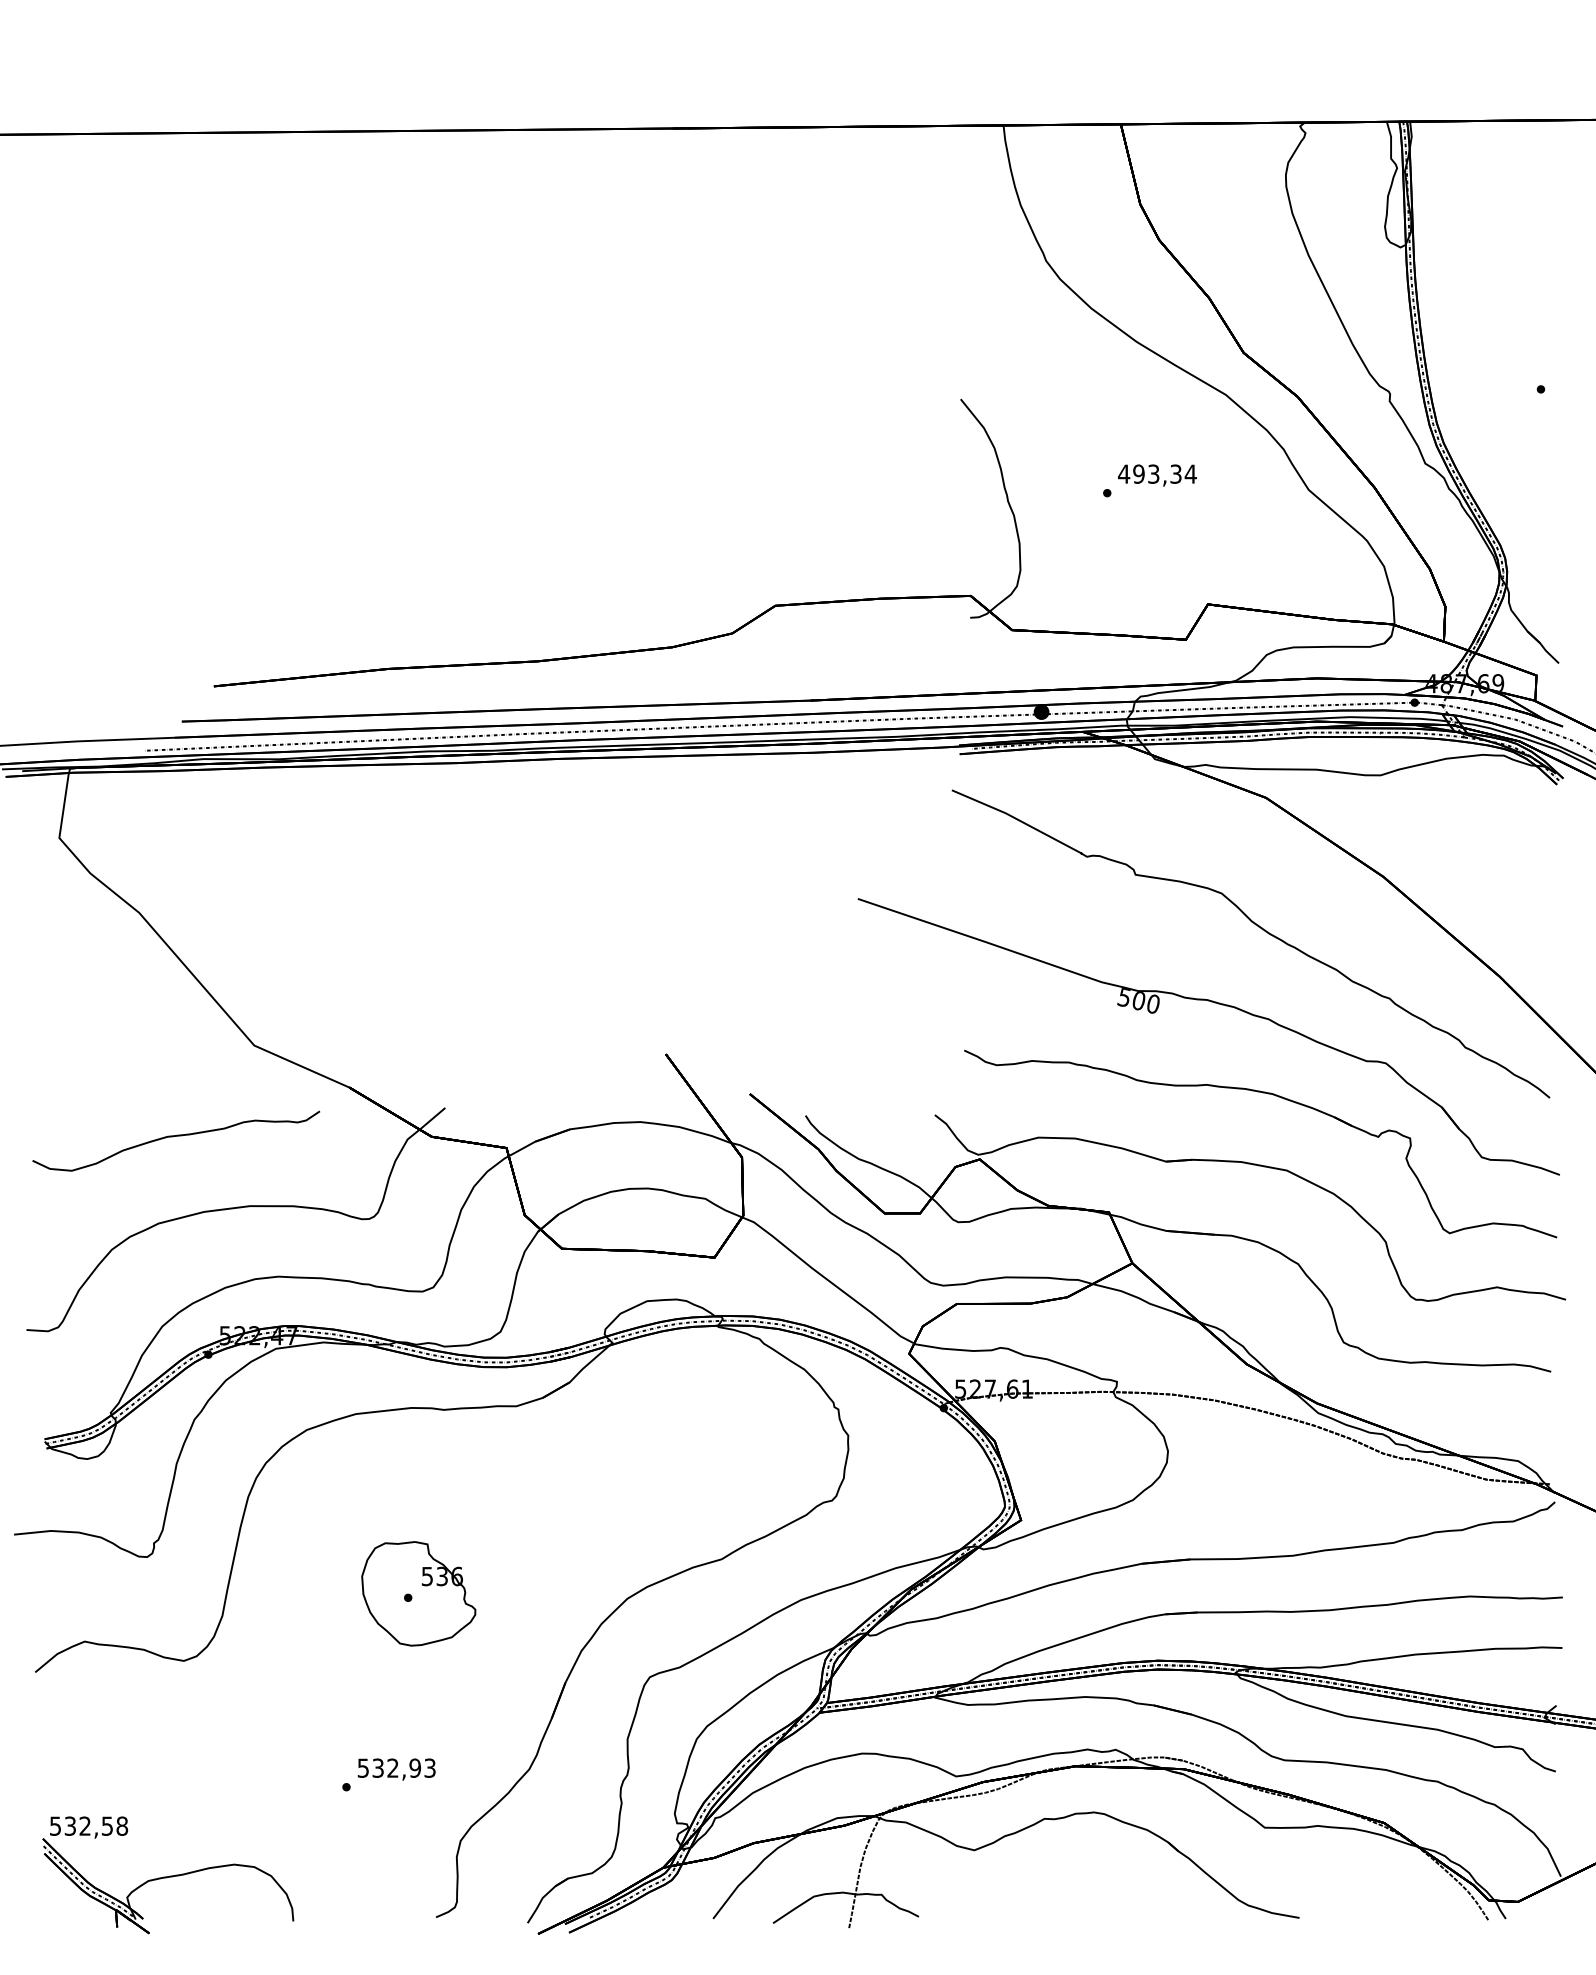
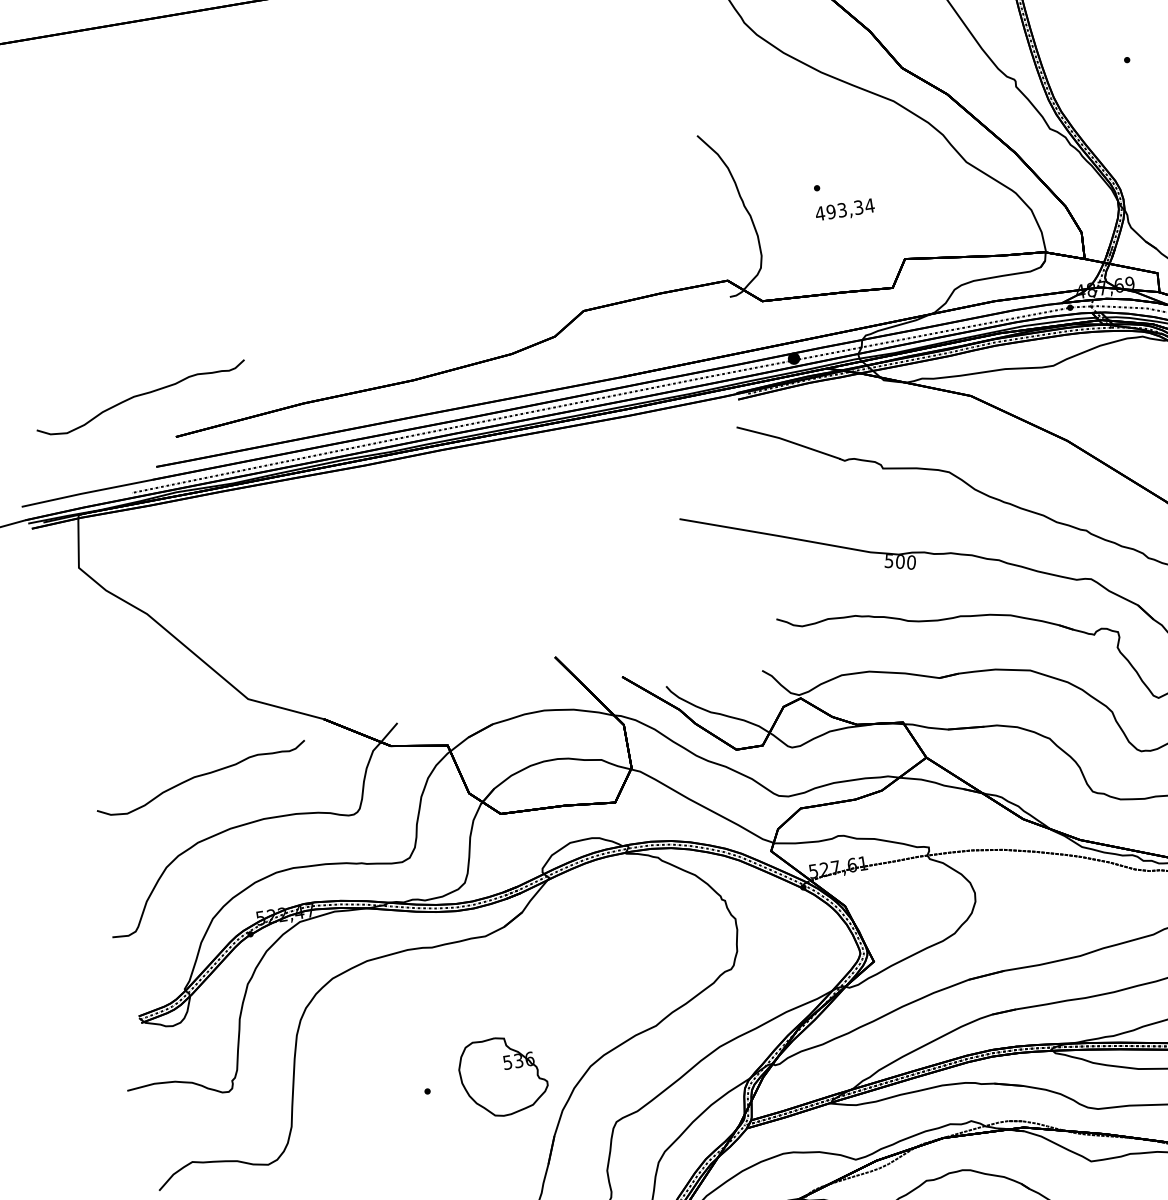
text: (1157, 475) -> (845, 210), moved
curve: (176, 624) -> (140, 395), added
part: (418, 1593) -> (503, 1076), moved

